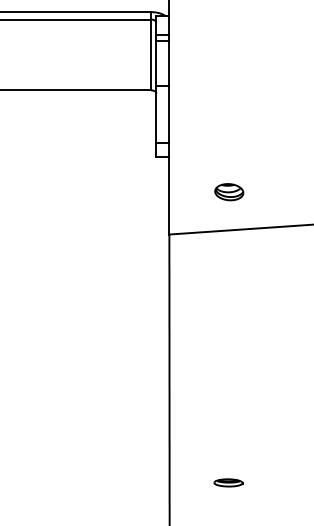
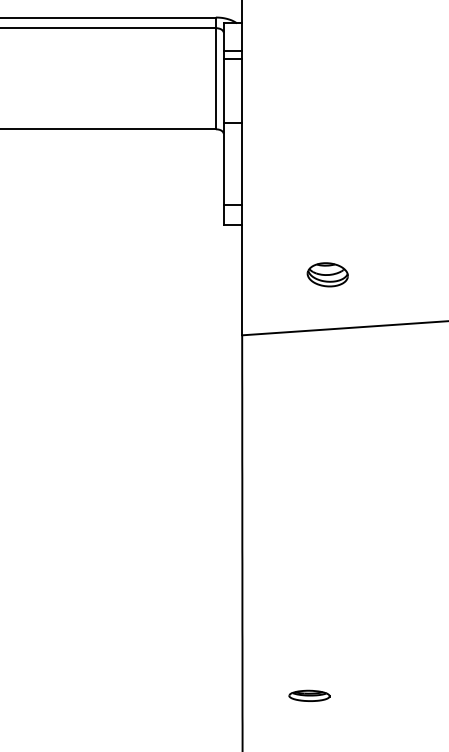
part: (228, 482) -> (309, 695), moved

